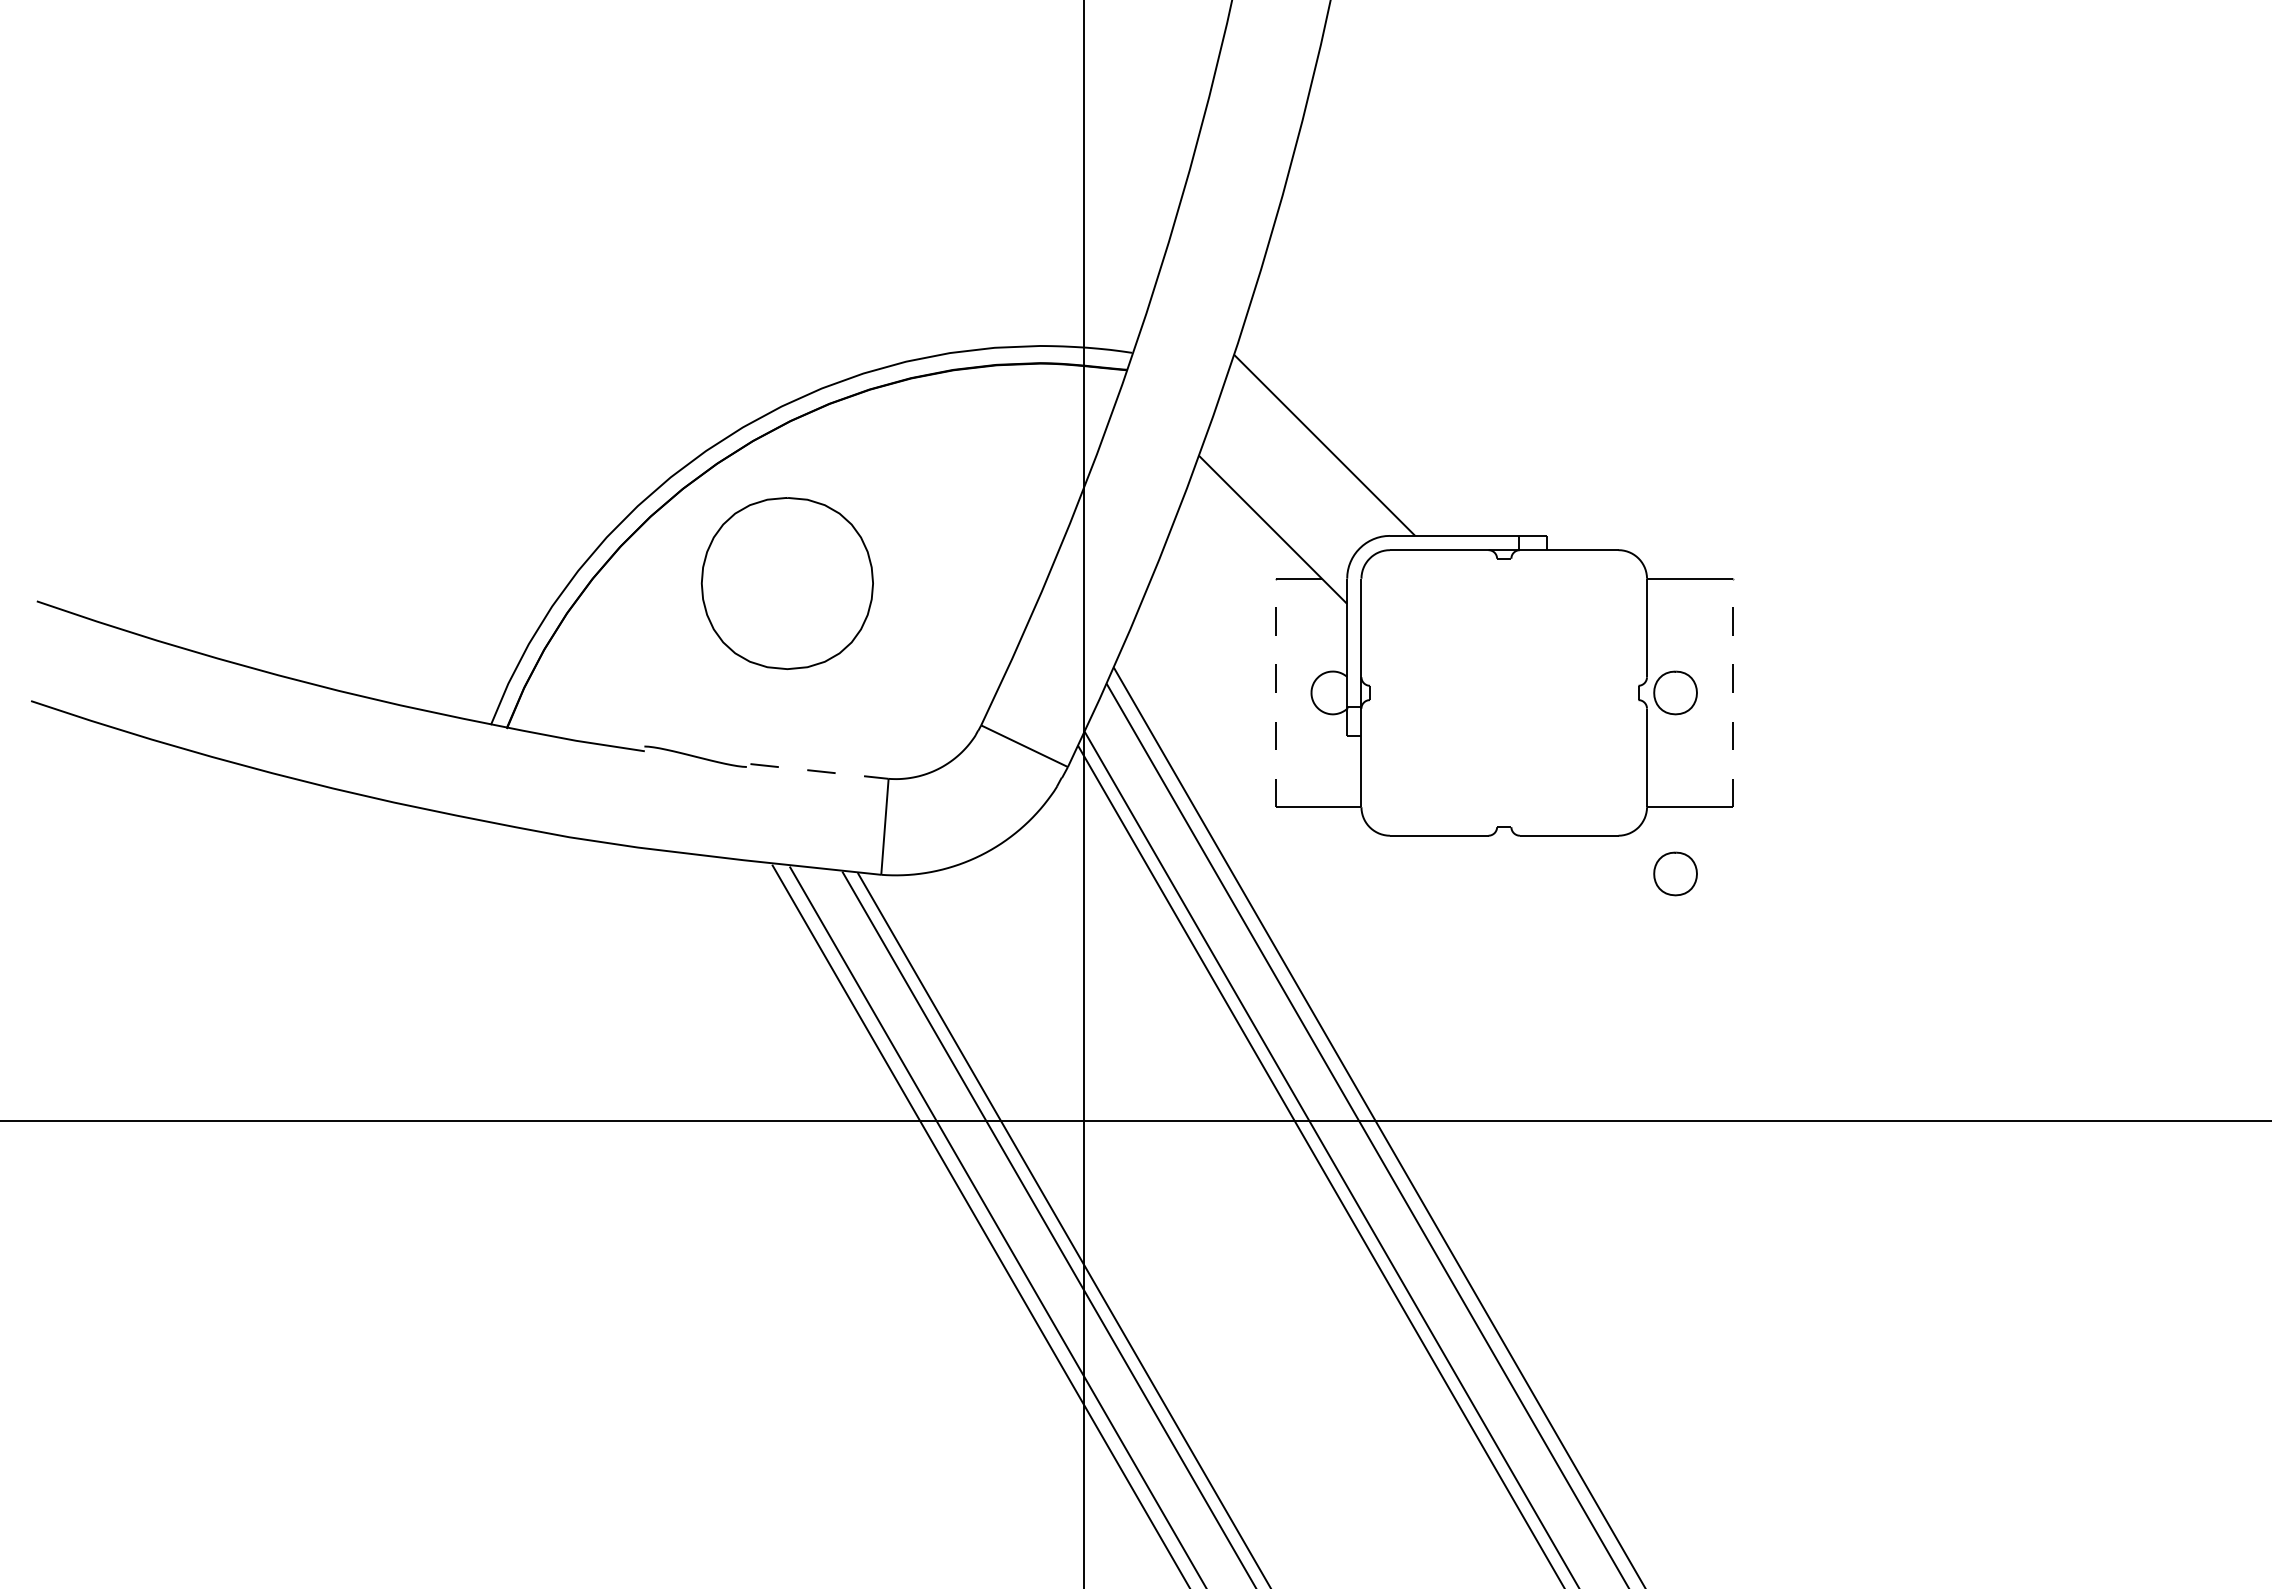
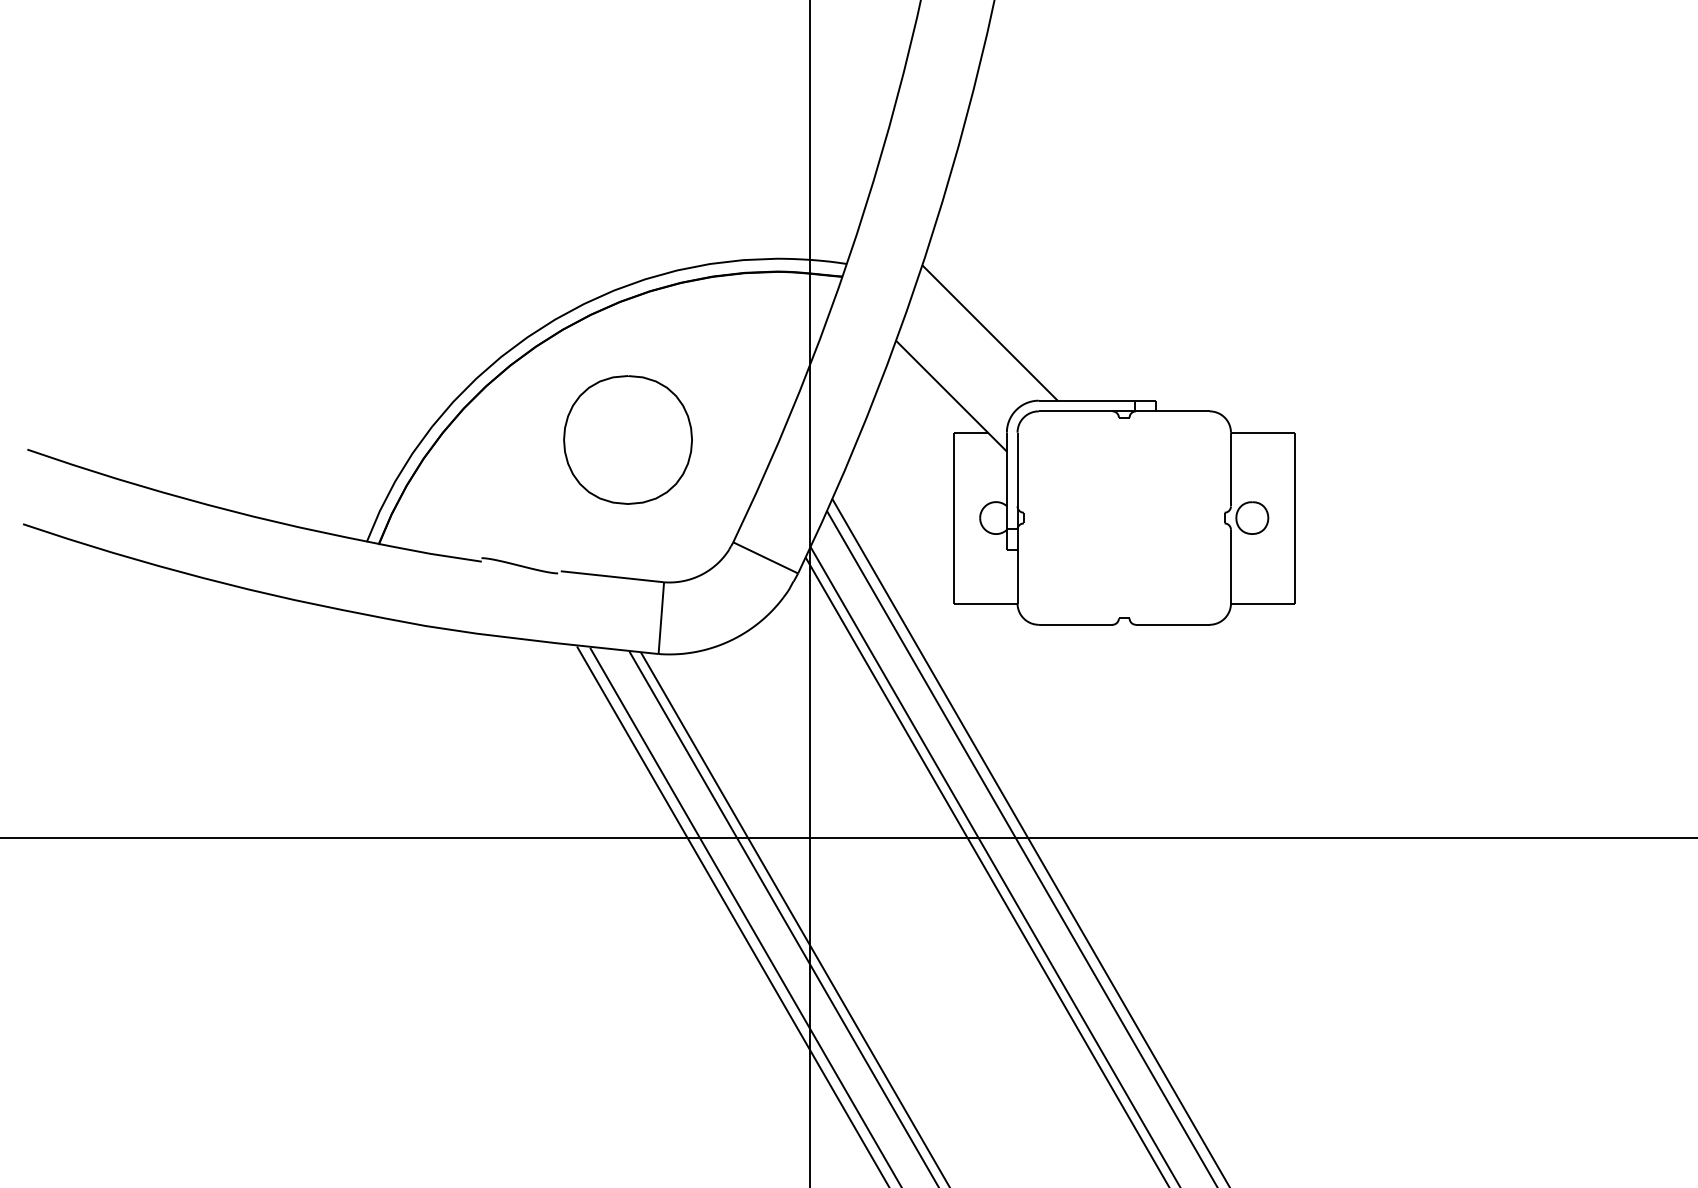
part: (786, 583) -> (627, 440), moved
line: (1275, 692) -> (953, 517), dashed -> solid
line: (1732, 692) -> (1294, 517), dashed -> solid
line: (820, 771) -> (613, 576), dashed -> solid
part: (1675, 873) -> (1252, 653), removed

